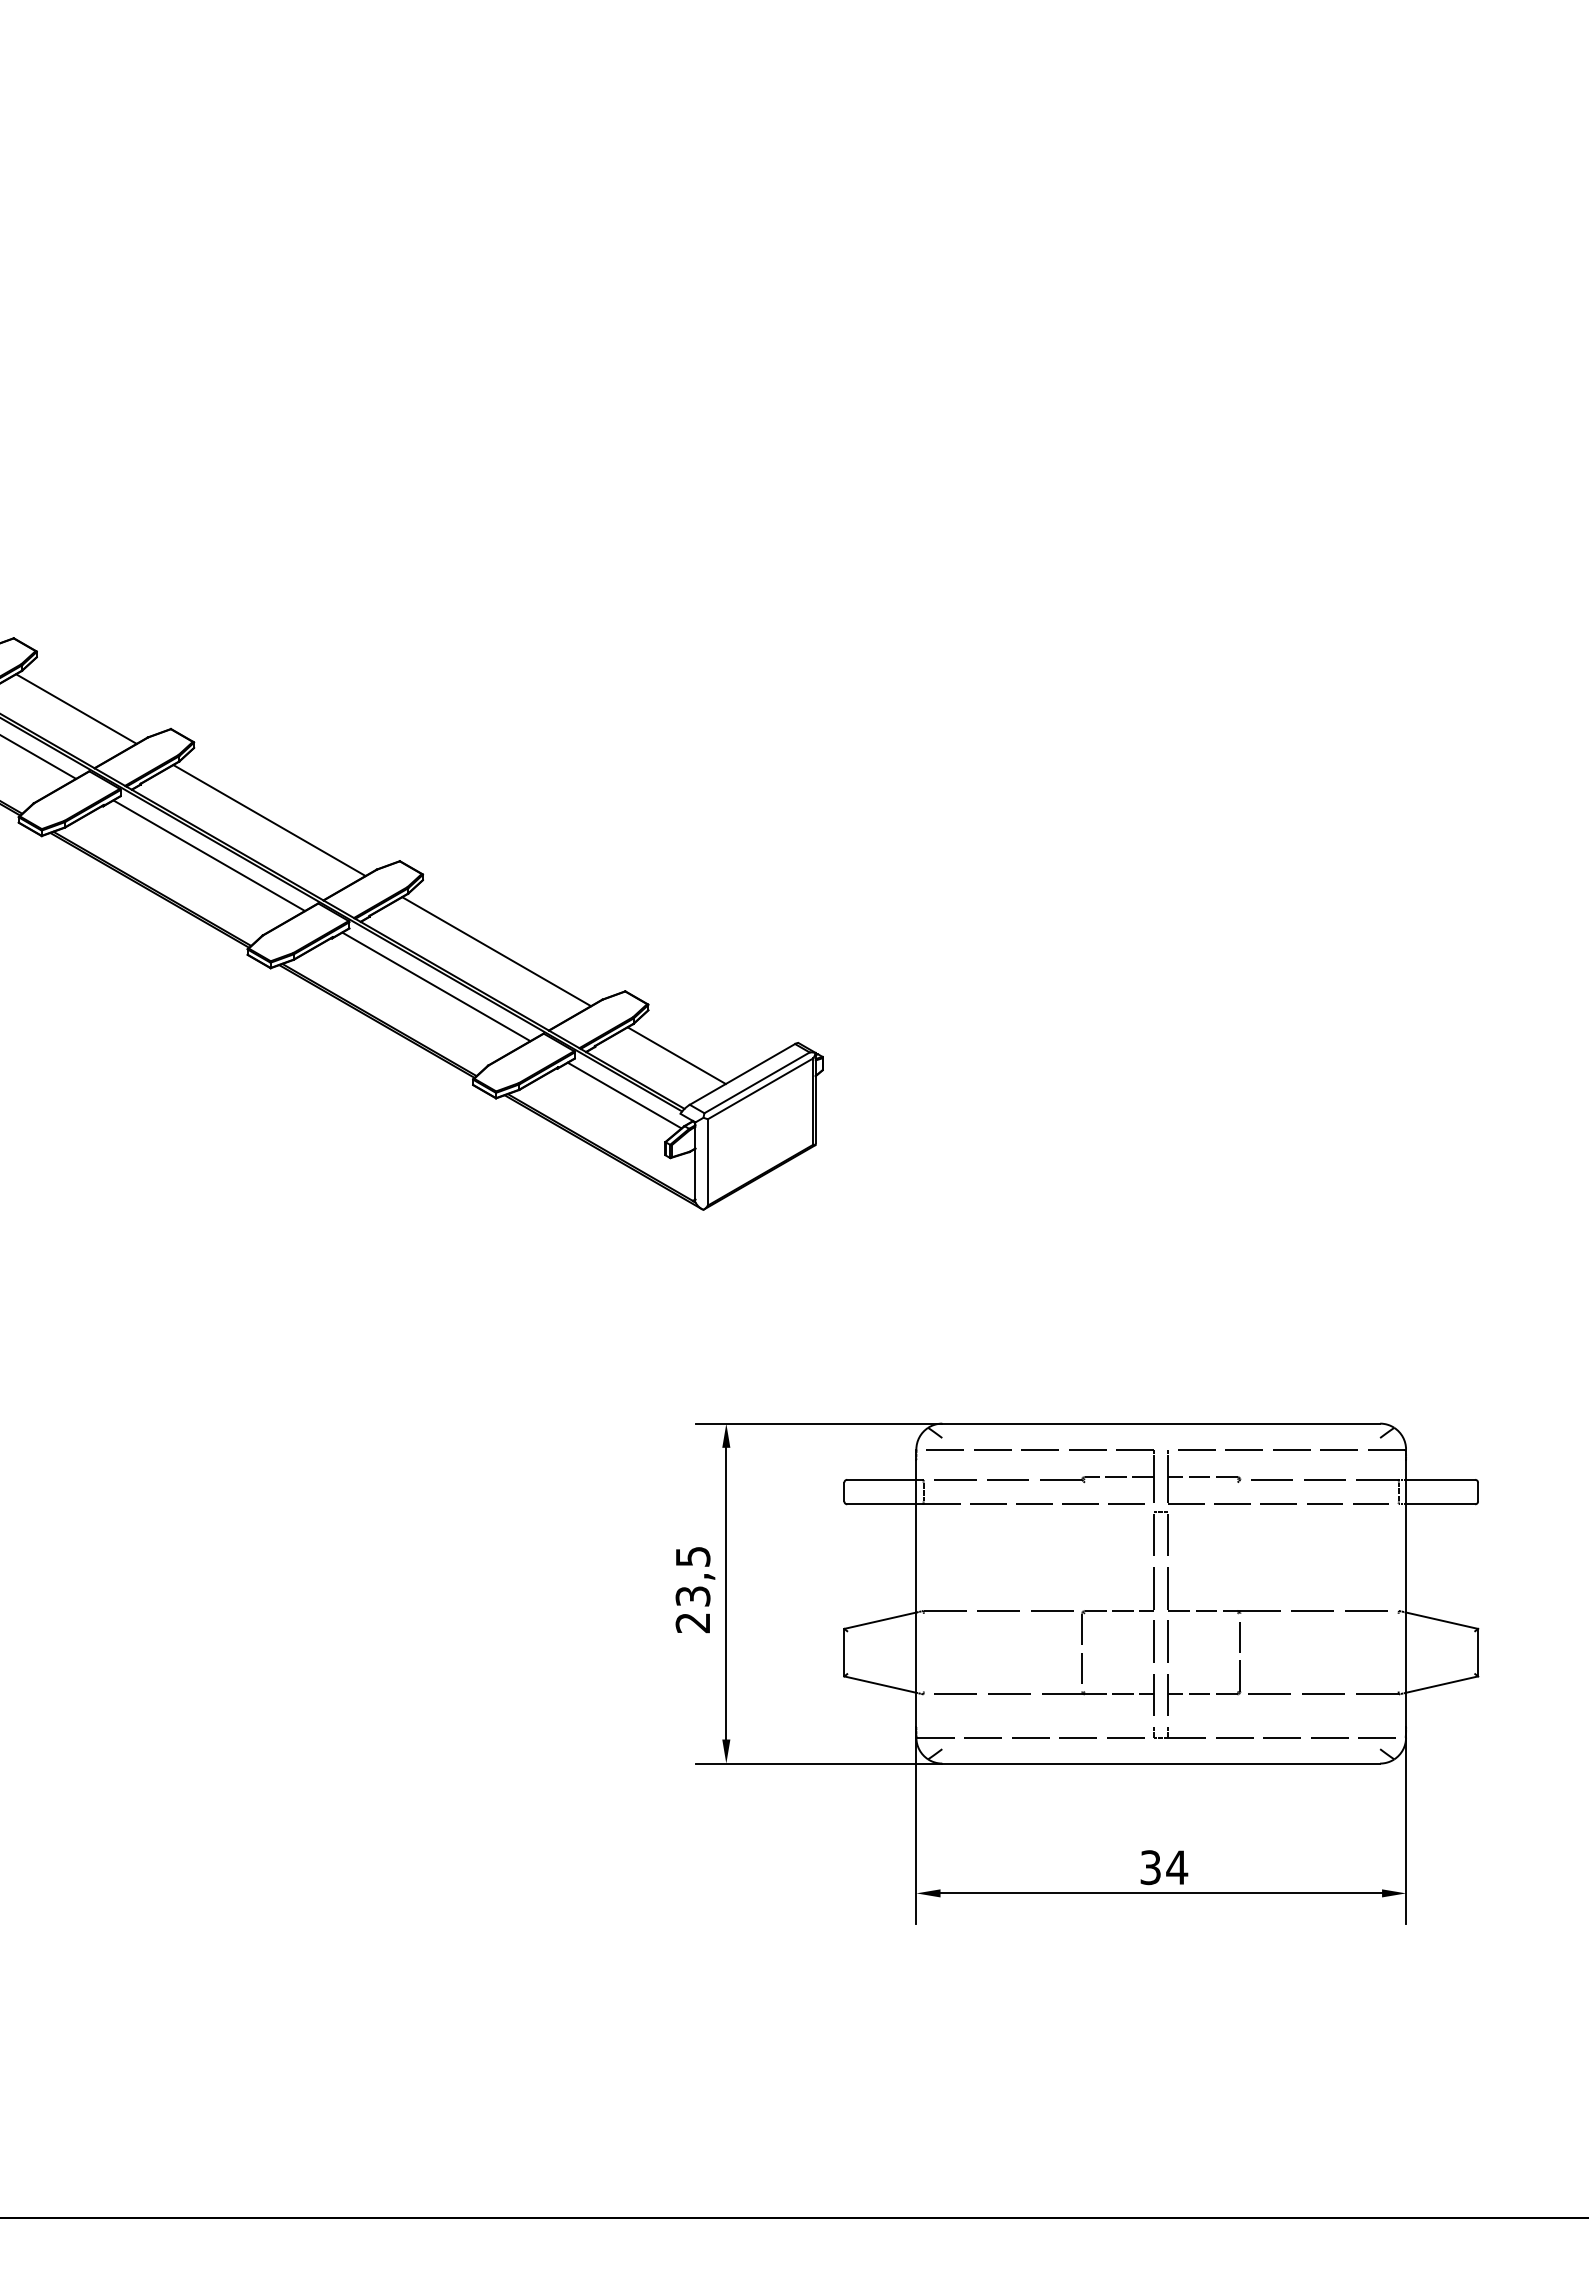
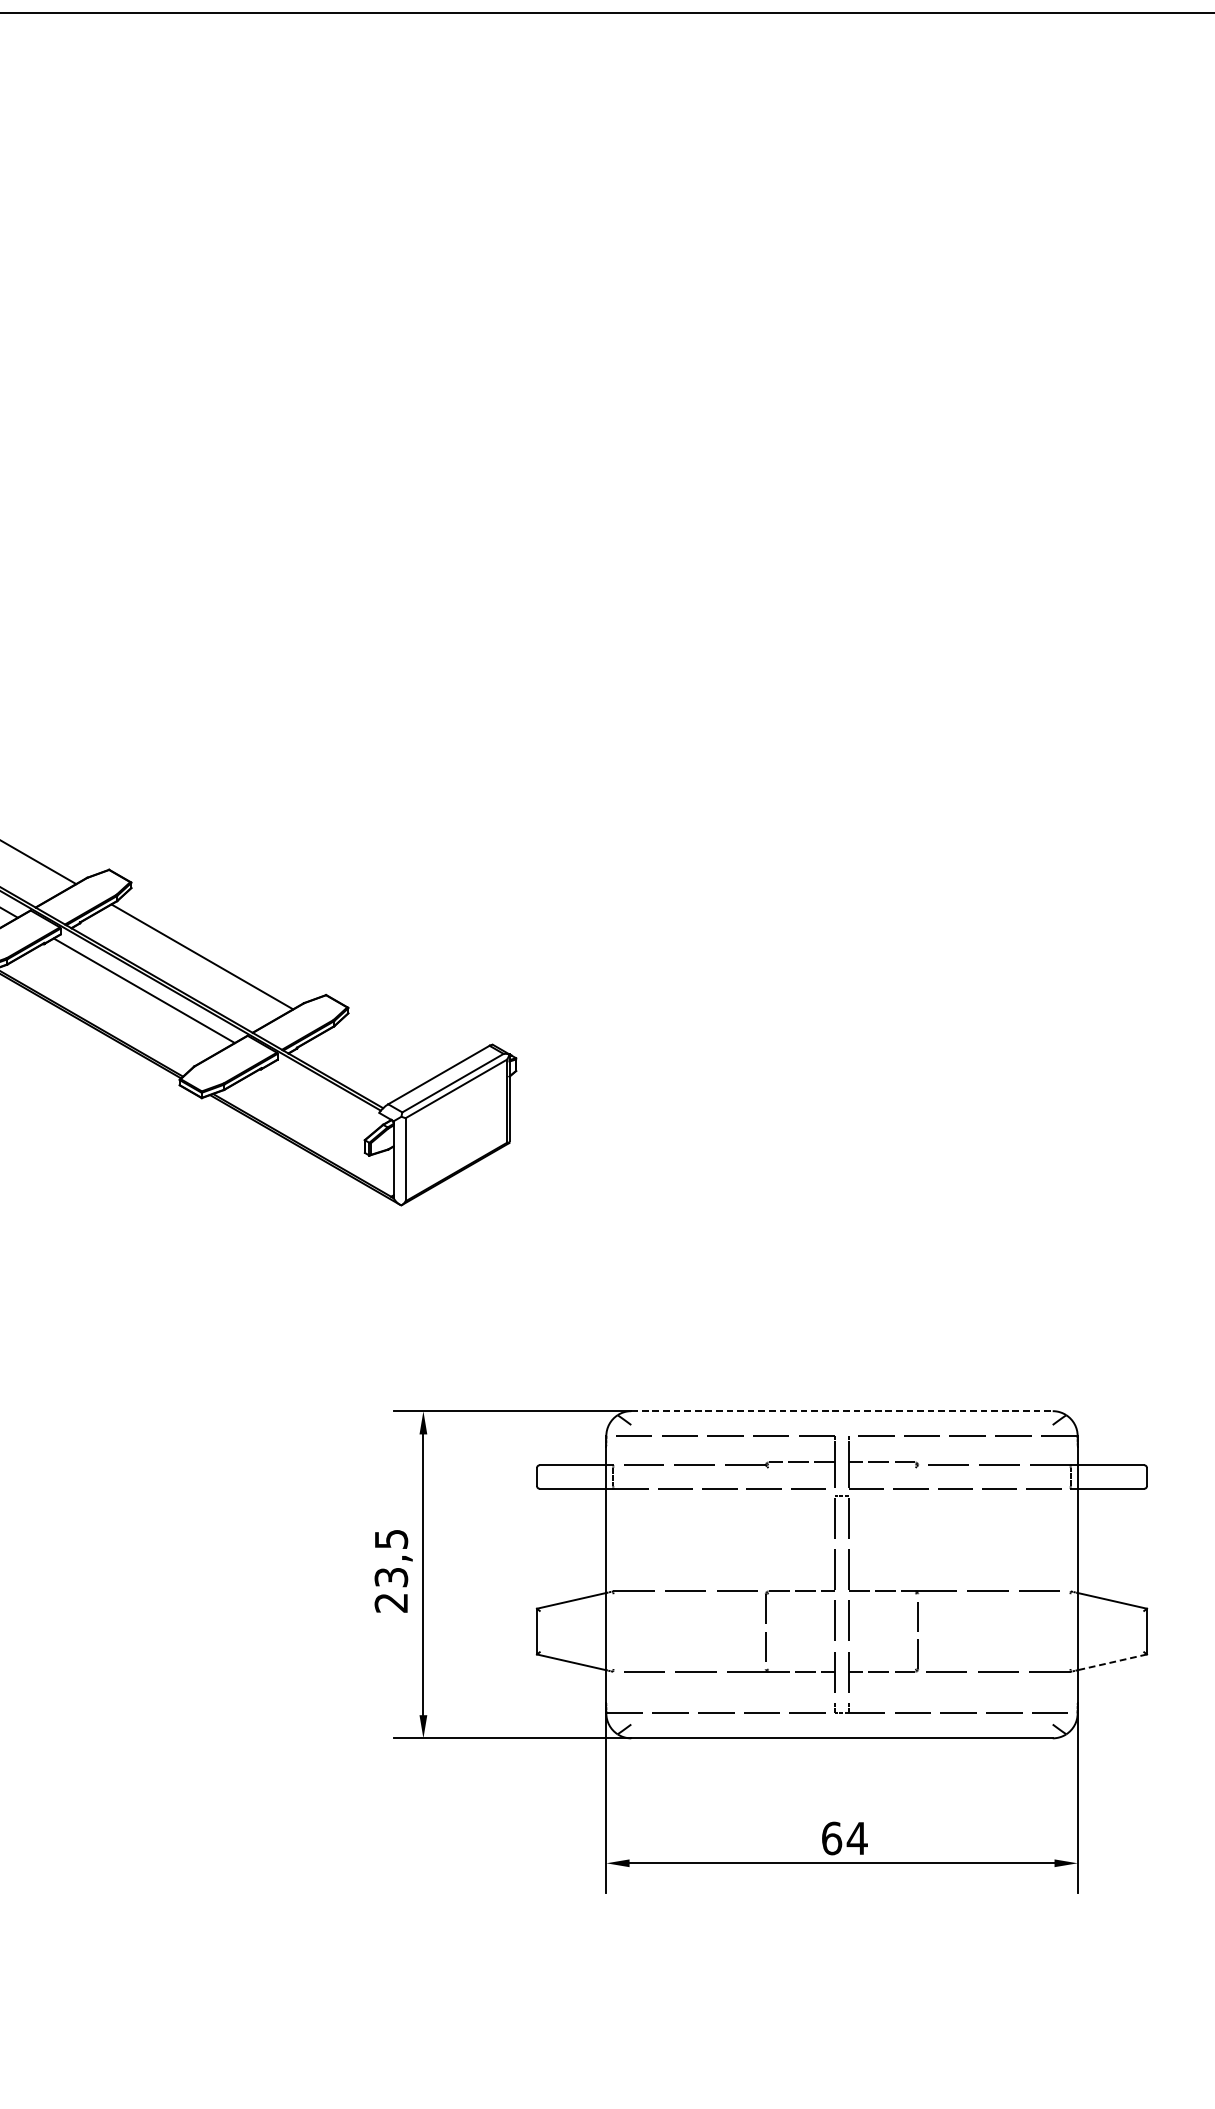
line: (676, 1055) -> (375, 1056), removed
line: (624, 1095) -> (325, 1095), removed
line: (1161, 1423) -> (842, 1411), solid -> dashed
line: (1442, 1684) -> (1112, 1662), solid -> dashed
text: (1150, 1867) -> (831, 1838), 34 -> 64

